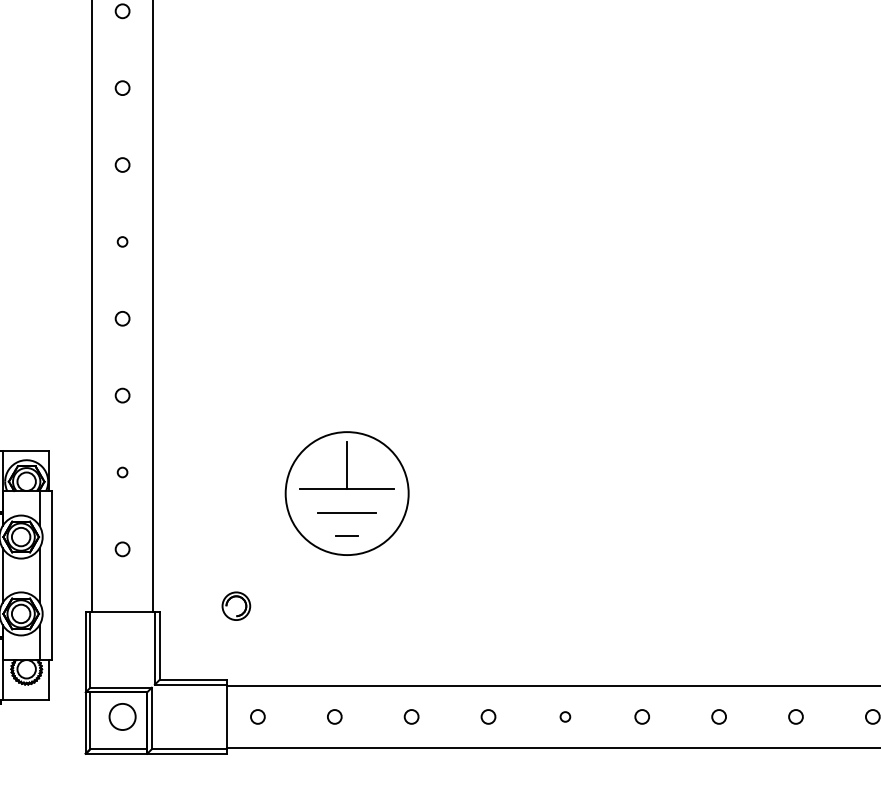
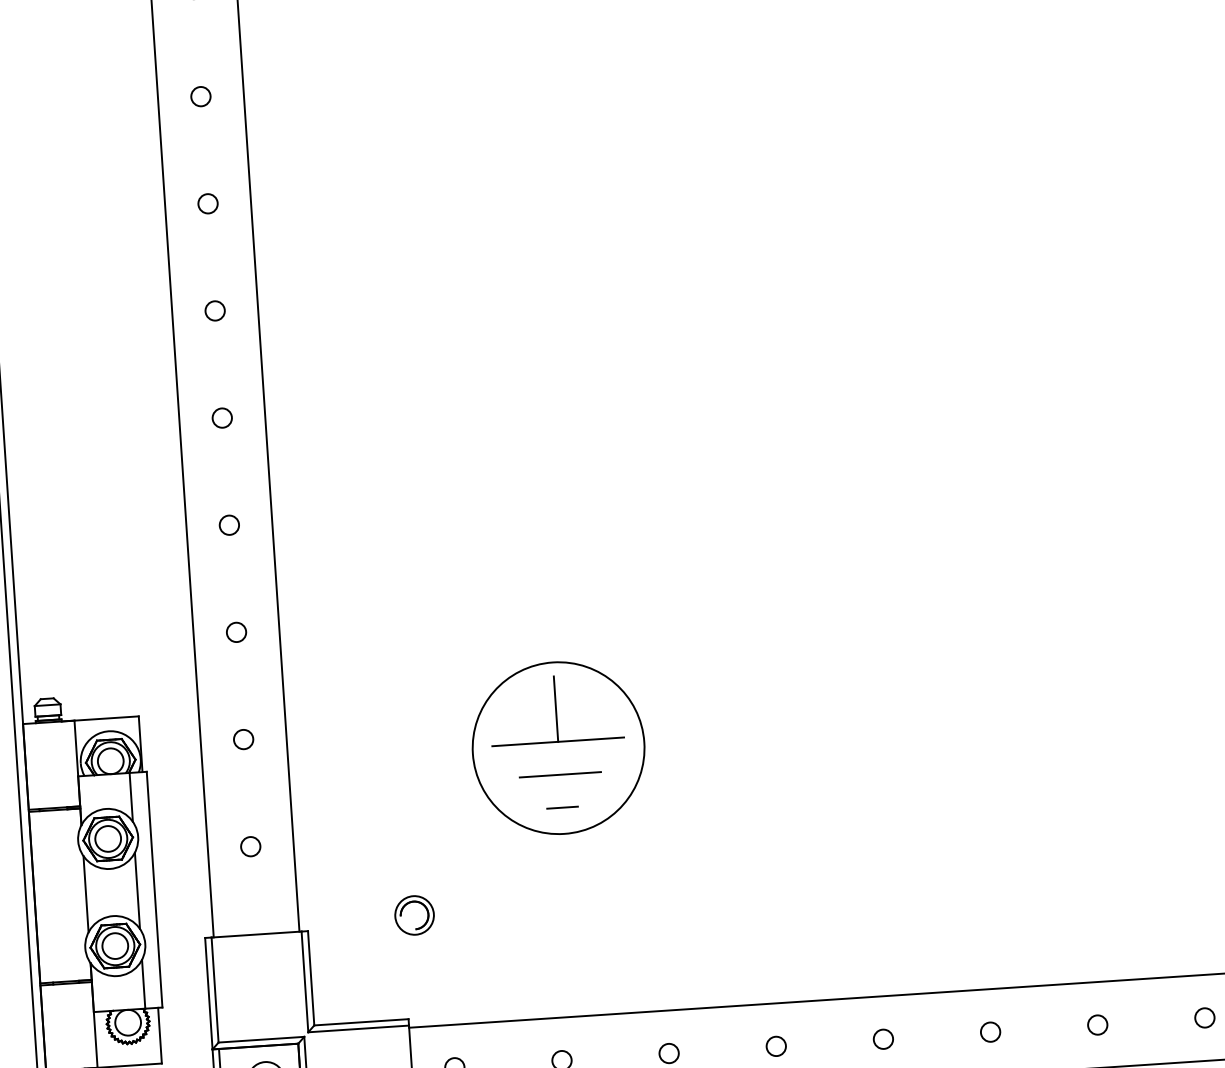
circle: (122, 241) -> (222, 417), size x1.43
circle: (122, 472) -> (243, 739), size x1.43
circle: (565, 716) -> (883, 1038), size x1.43

